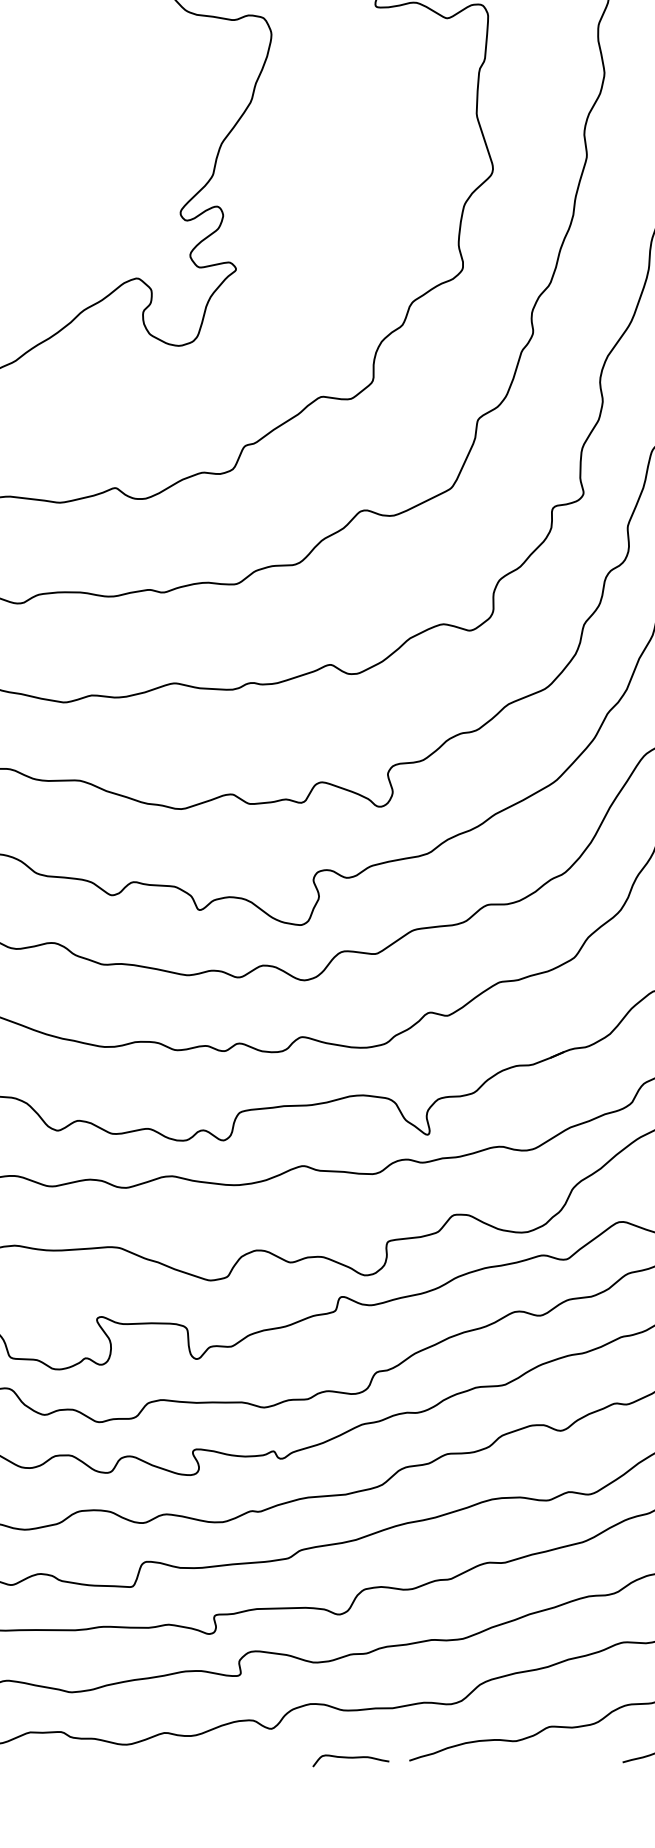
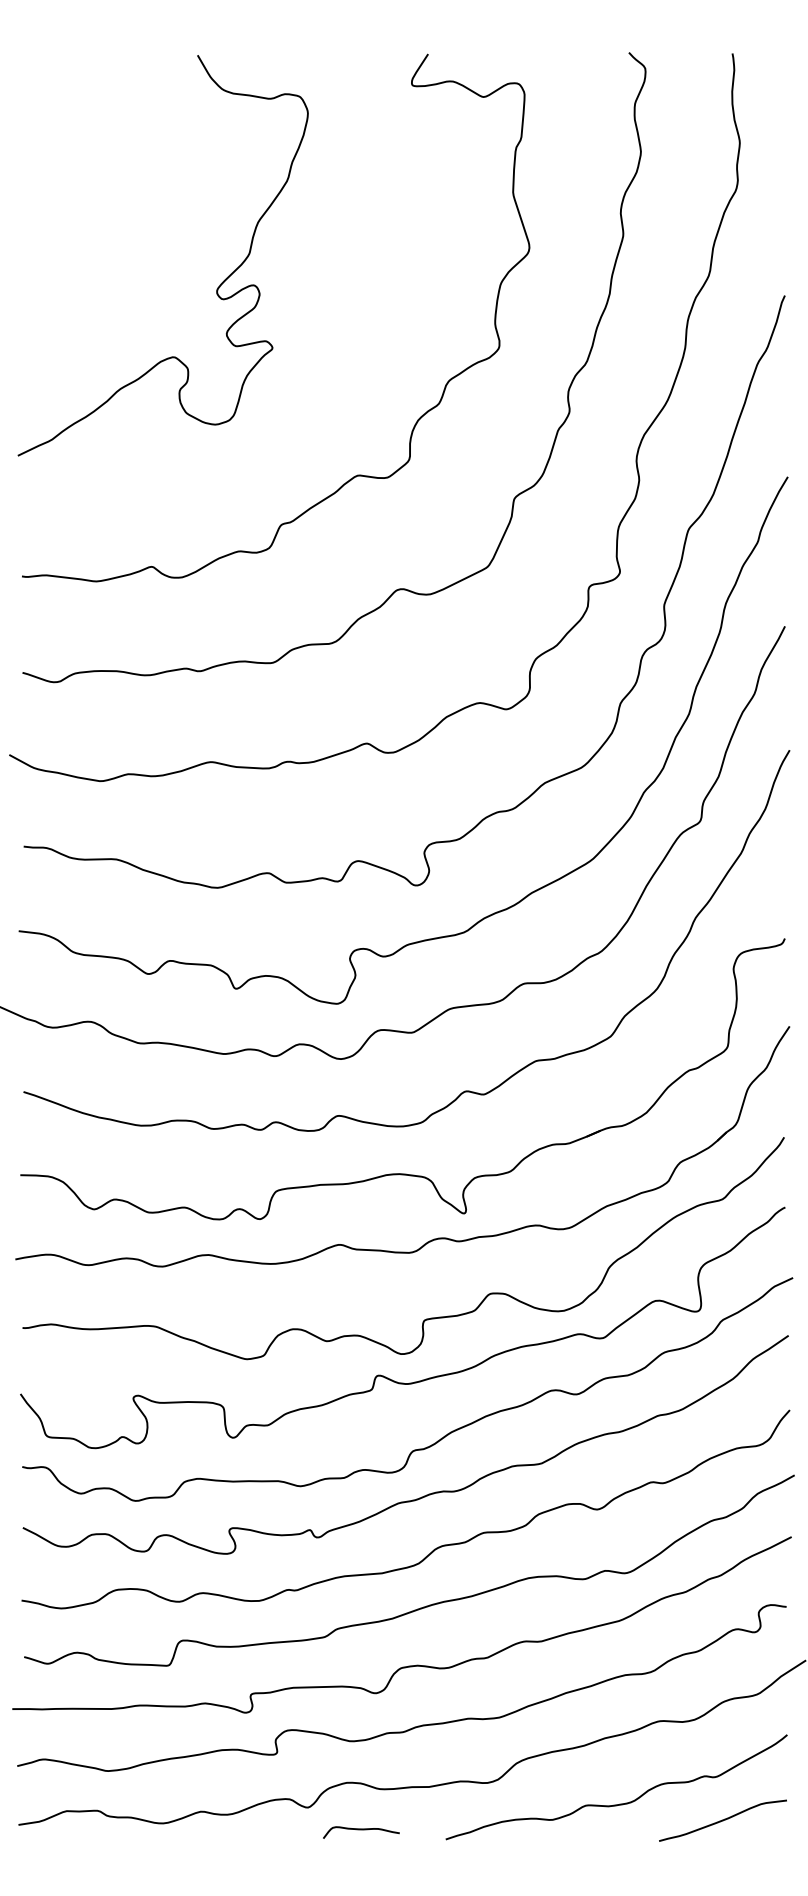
curve: (351, 1758) -> (361, 1830), moved

